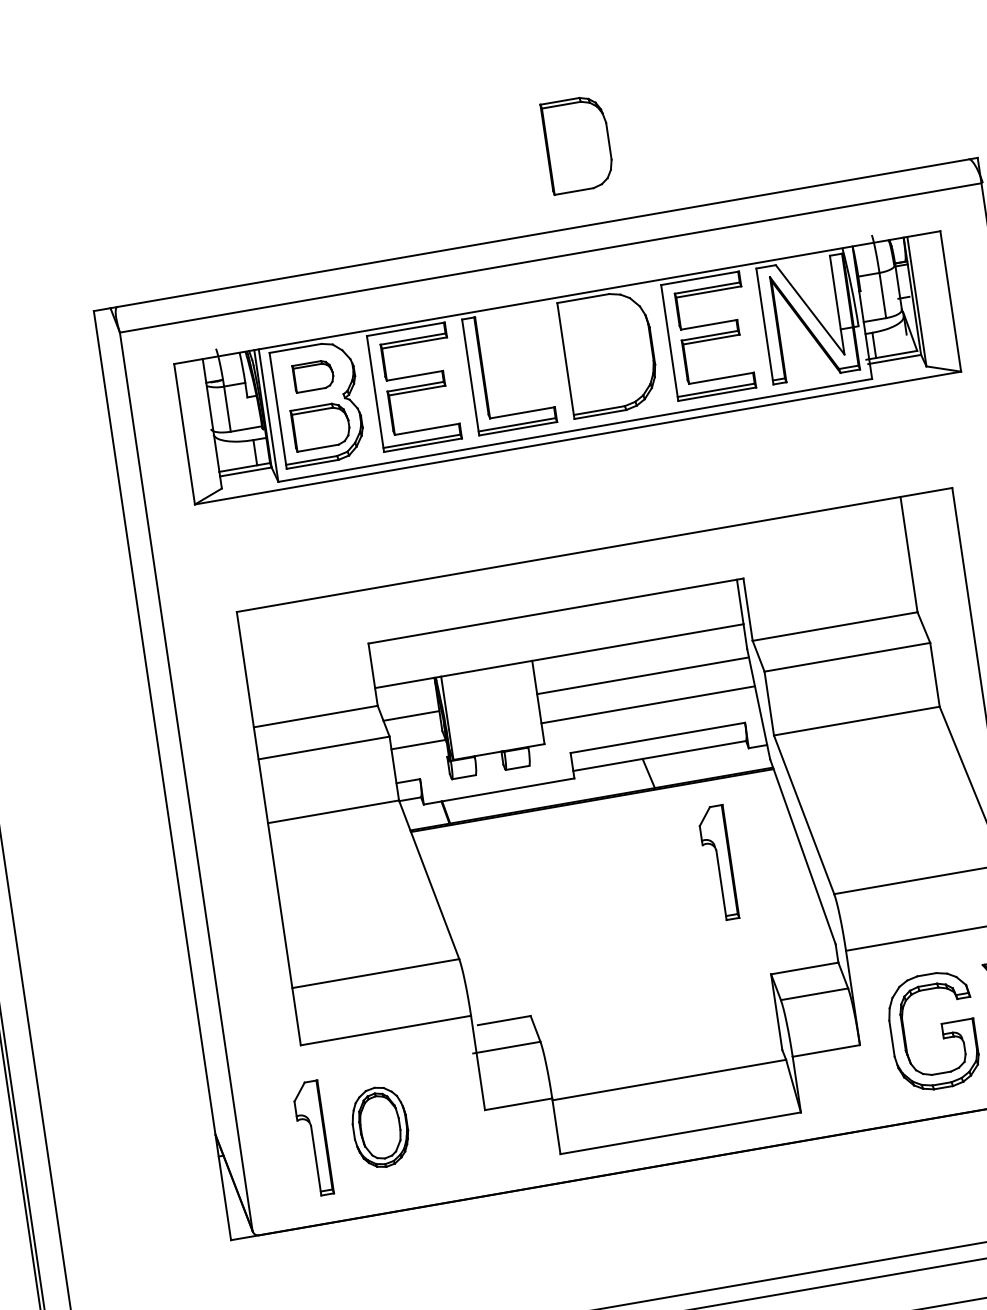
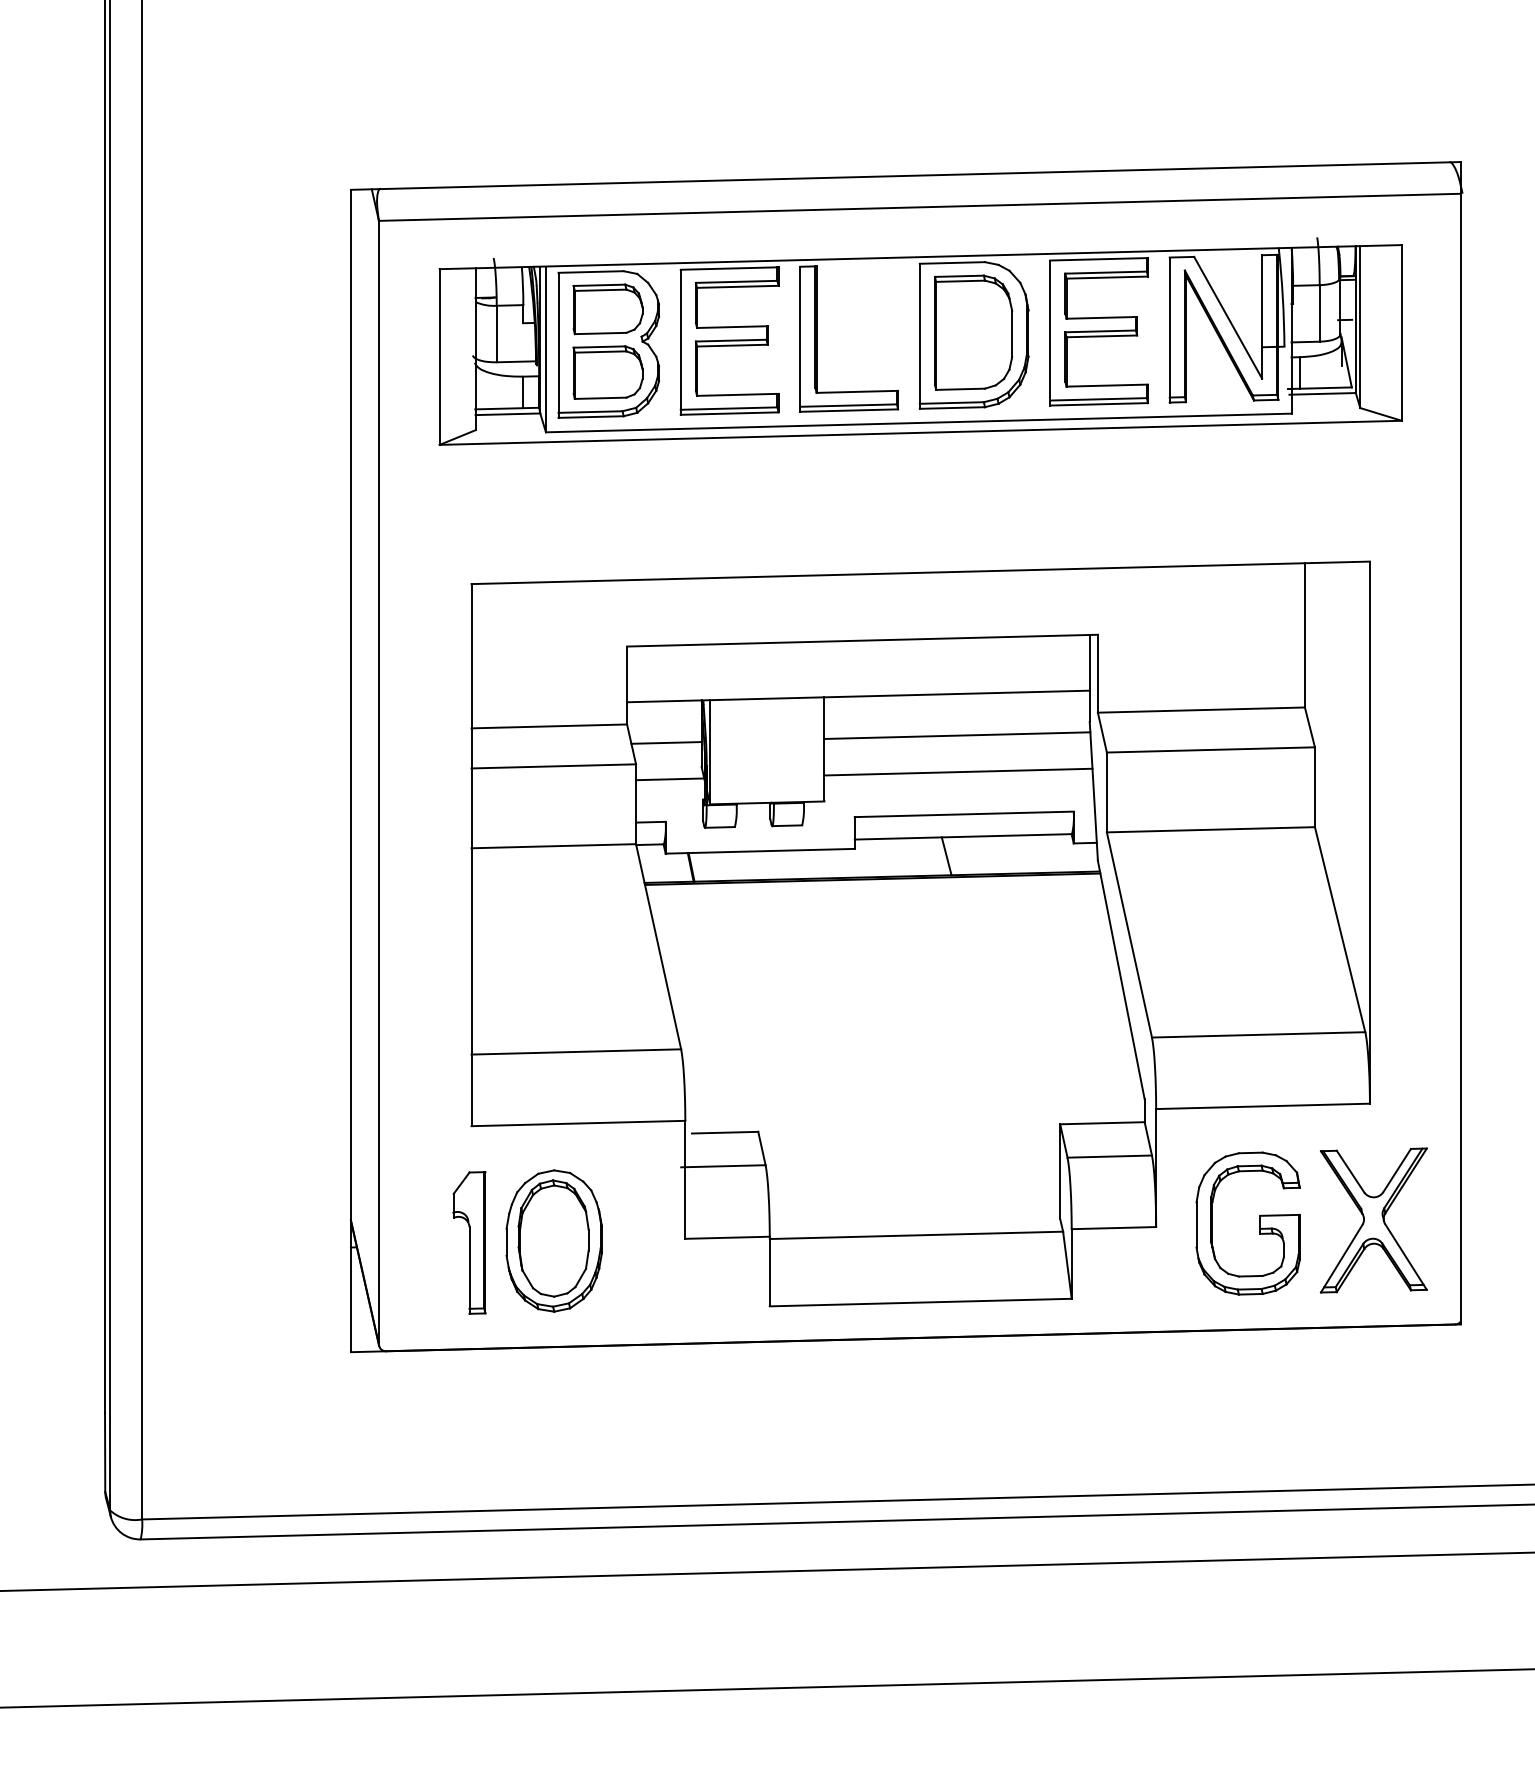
part: (577, 144) -> (973, 332), moved
part: (313, 376) -> (607, 309), size x1.43
part: (718, 863) -> (1015, 978), removed
part: (379, 1127) -> (553, 1240), size x1.43

